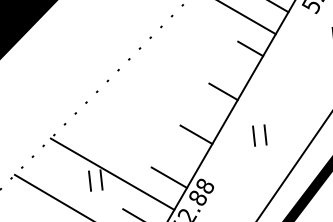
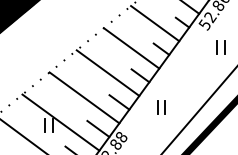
line: (205, 52) -> (131, 48), added
line: (173, 92) -> (107, 72), added
line: (143, 133) -> (84, 97), added

